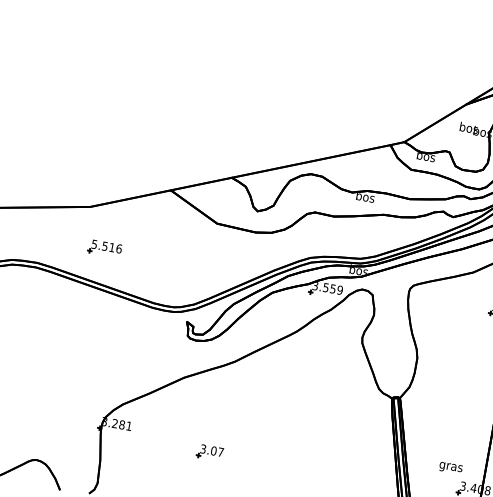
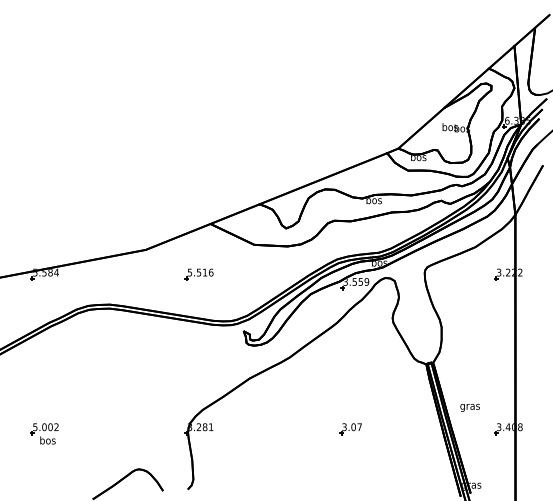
part: (104, 248) -> (198, 274), moved
part: (209, 453) -> (350, 429), moved
text: (450, 467) -> (469, 407), moved

